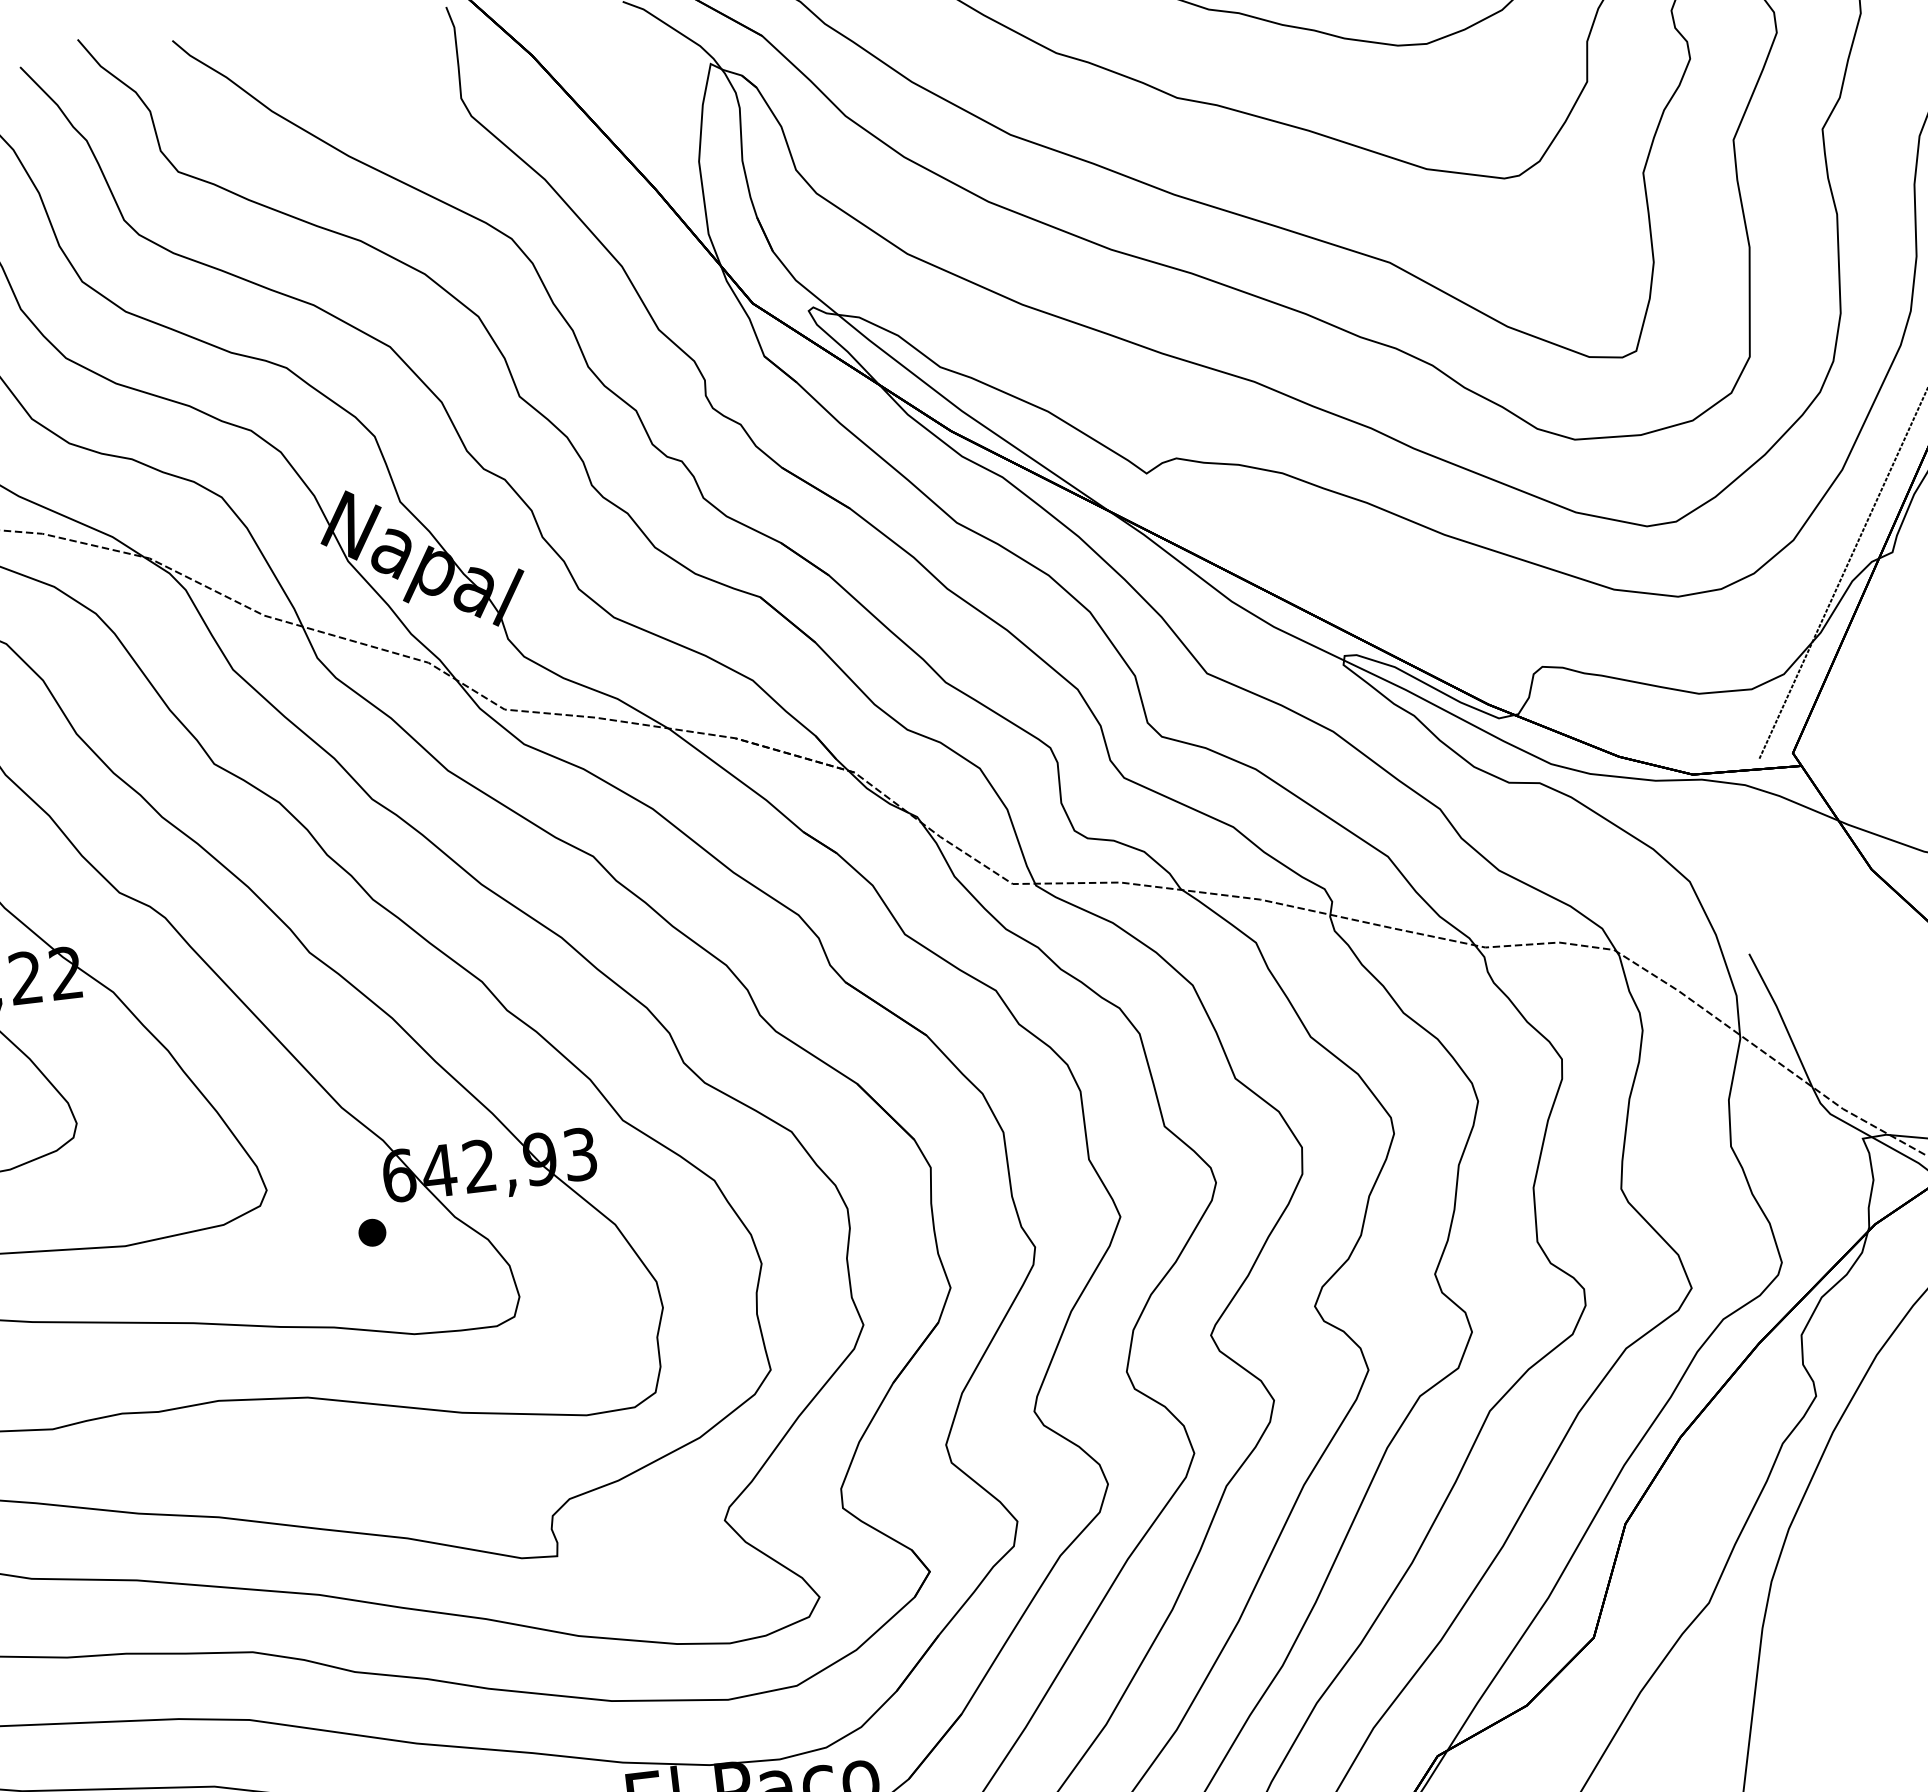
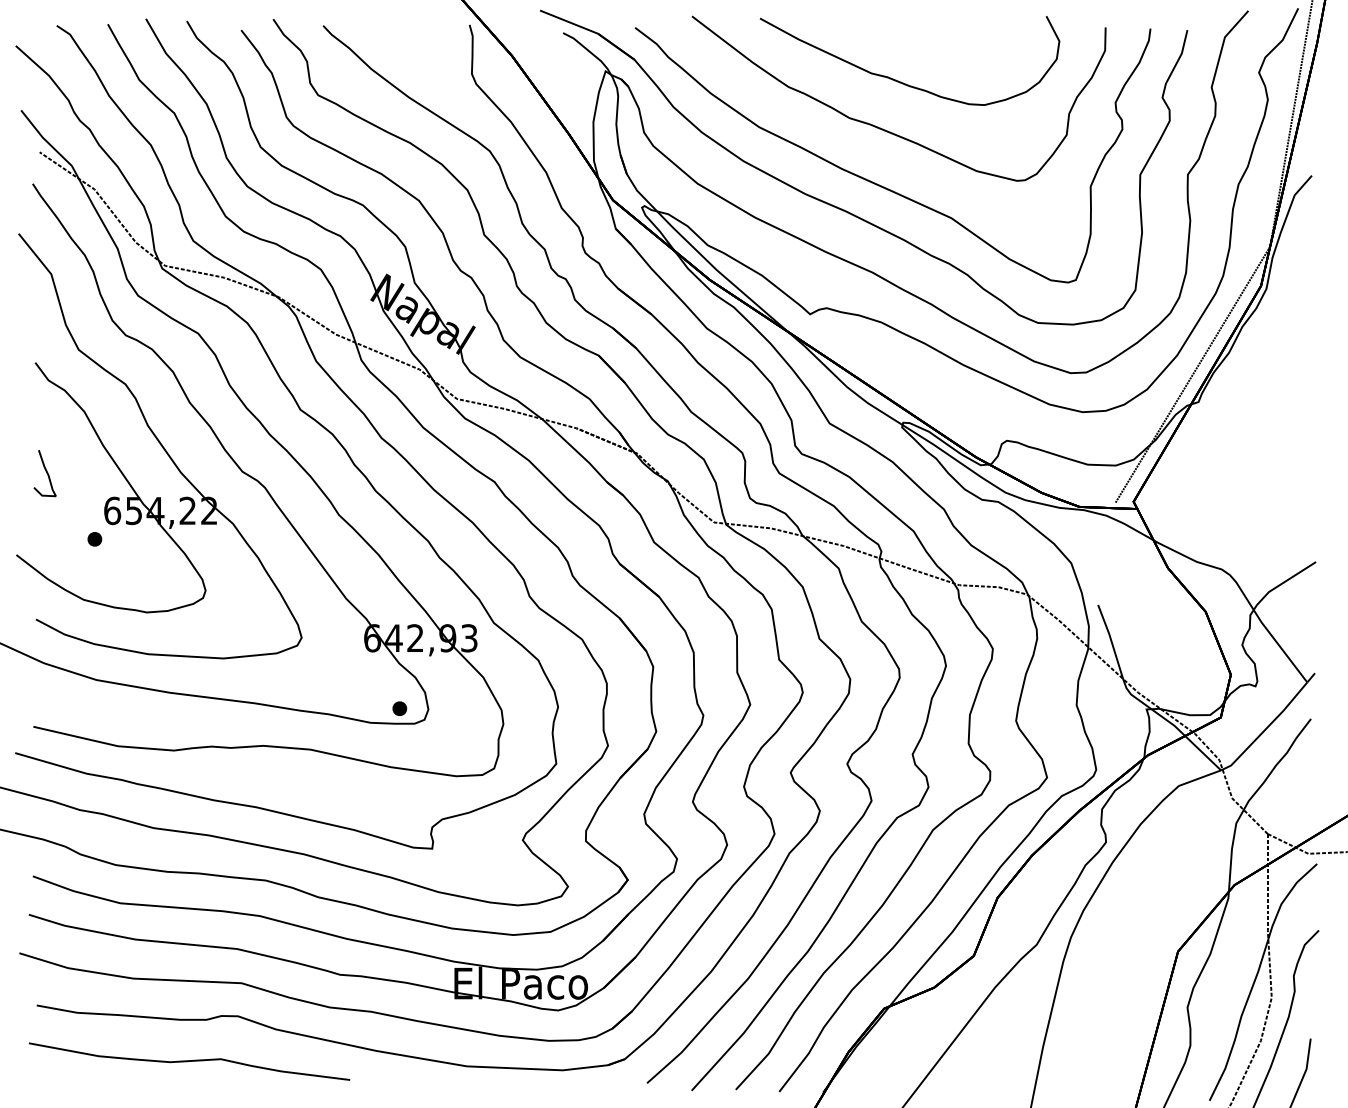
part: (371, 1232) -> (399, 708), moved

